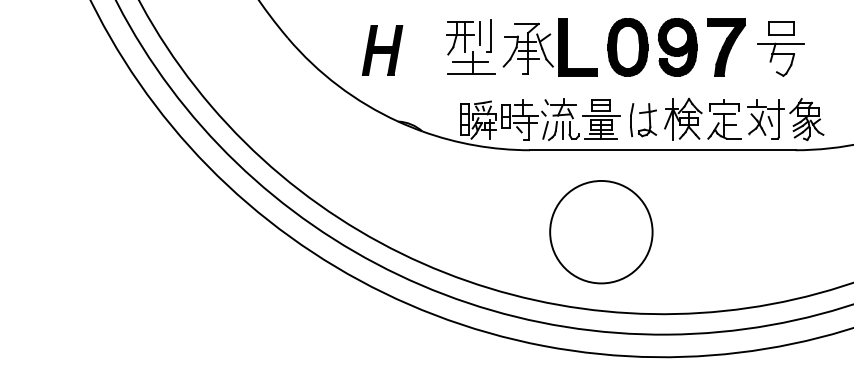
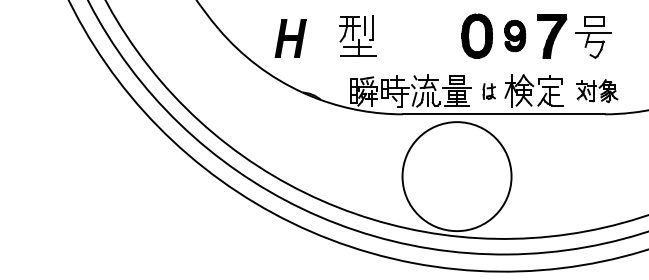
part: (677, 46) -> (514, 35), size x0.7
part: (543, 48) -> (413, 37), removed
part: (785, 119) -> (596, 90), size x0.7
part: (643, 120) -> (489, 91), size x0.6
circle: (601, 231) -> (457, 176), size x1.4

